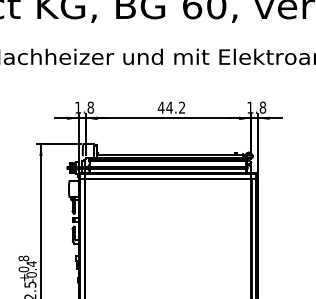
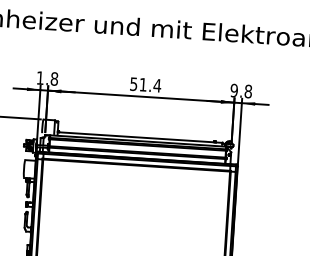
text: (171, 107) -> (145, 84), 44.2 -> 51.4
text: (250, 107) -> (234, 90), 1.8 -> 9.8

